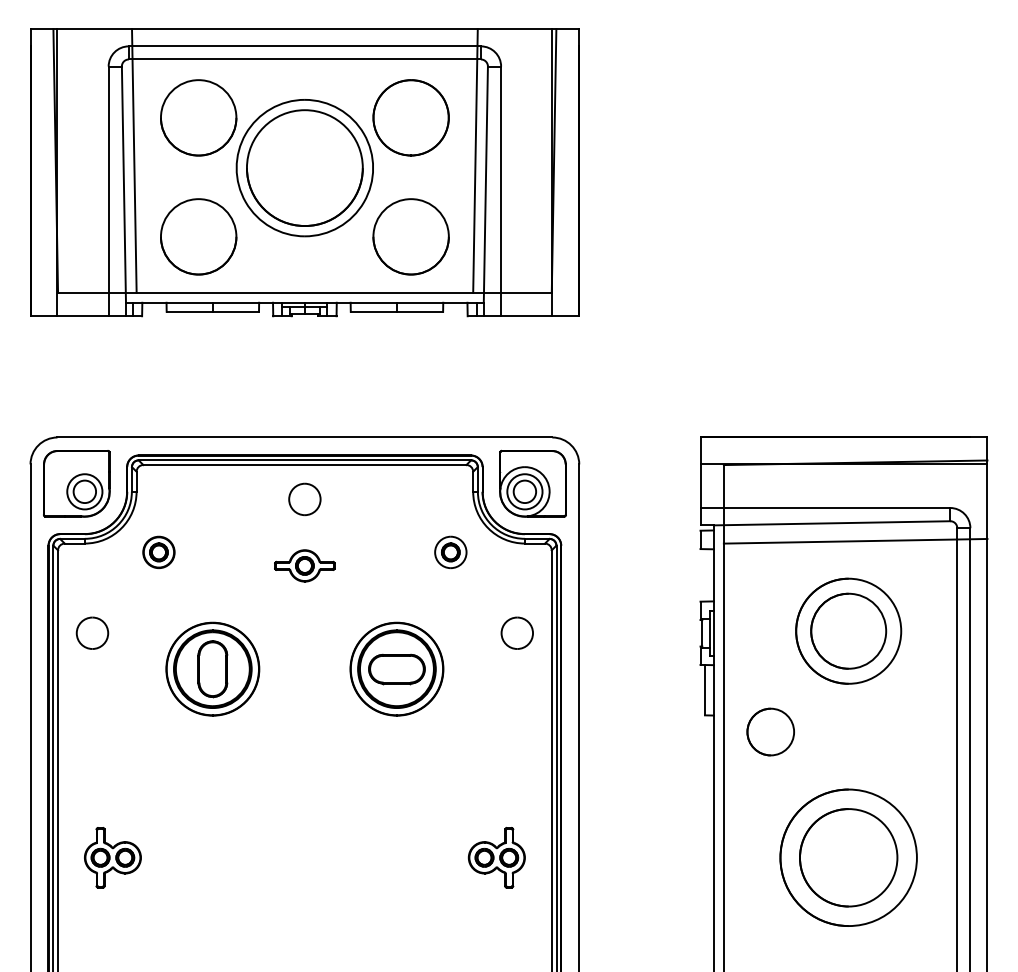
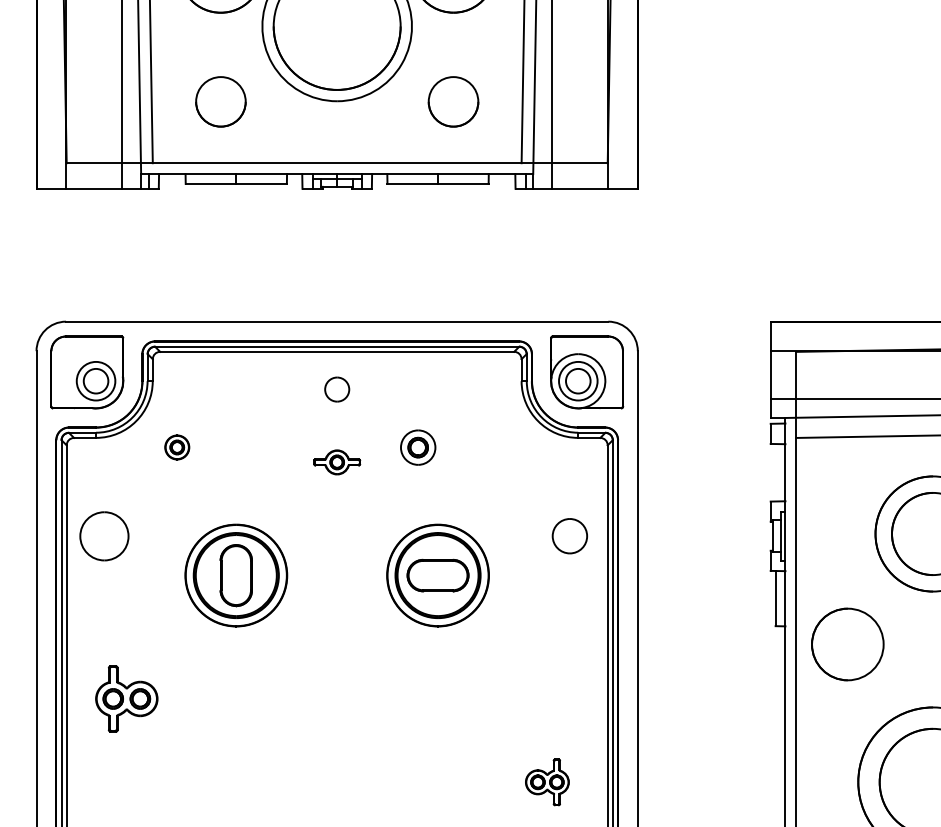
part: (198, 236) -> (220, 101), size x0.6
part: (410, 236) -> (452, 101), size x0.6
part: (304, 499) -> (336, 389), size x0.7
part: (158, 551) -> (176, 446), size x0.7
part: (450, 551) -> (417, 446), moved
part: (304, 565) -> (336, 461), size x0.7
part: (92, 632) -> (104, 535), size x1.4
part: (770, 731) -> (847, 643), size x1.4
part: (112, 857) -> (126, 698), moved
part: (496, 857) -> (547, 781), size x0.7

